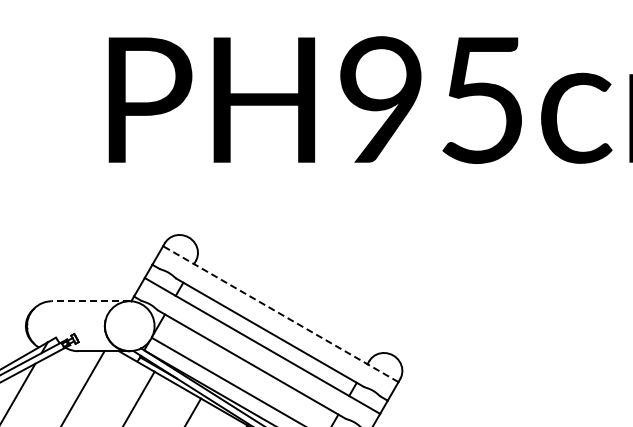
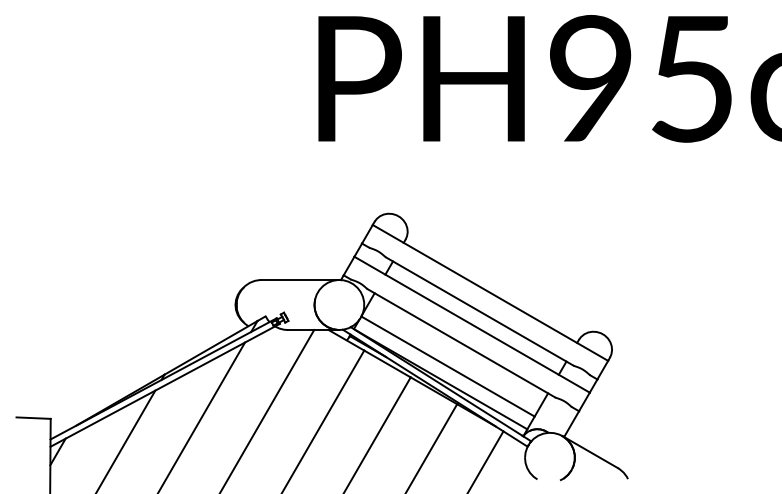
line: (90, 300) -> (300, 279), dashed -> solid
line: (280, 313) -> (490, 292), dashed -> solid

